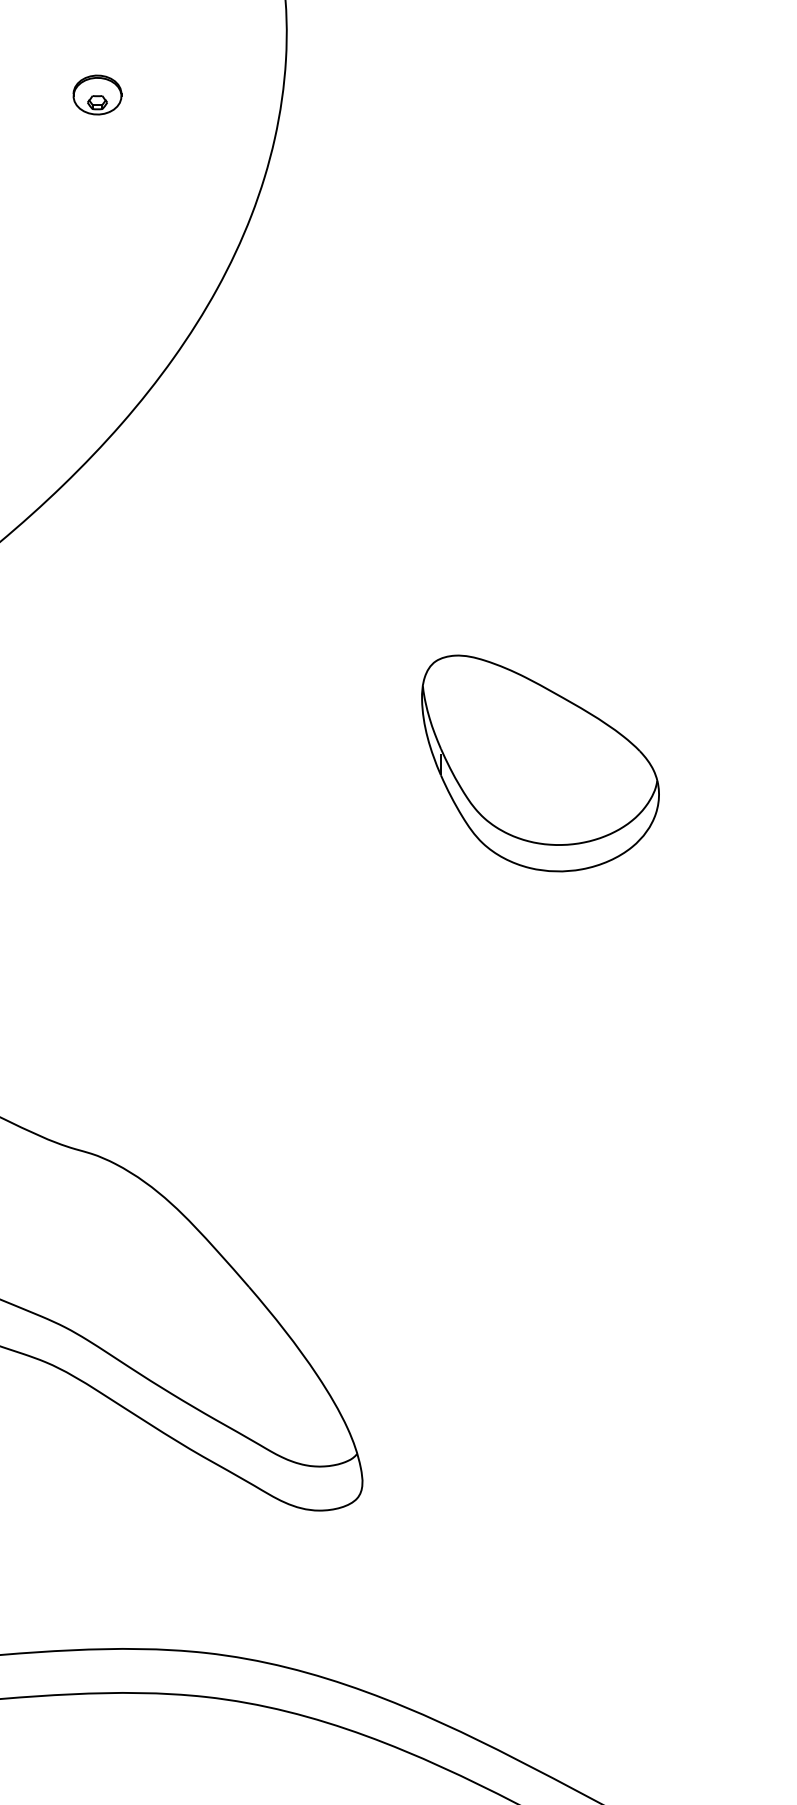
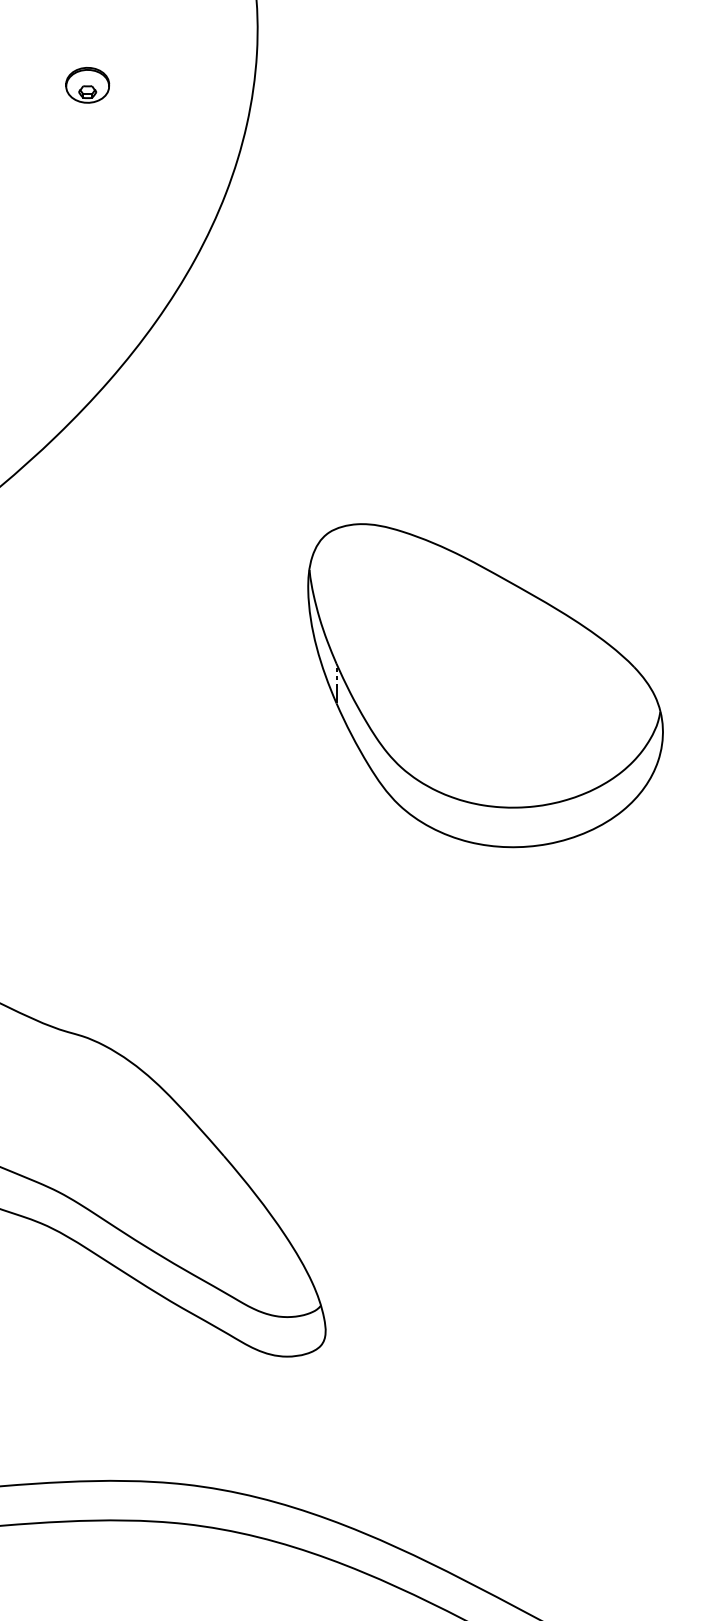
part: (540, 763) -> (485, 685), size x1.67

